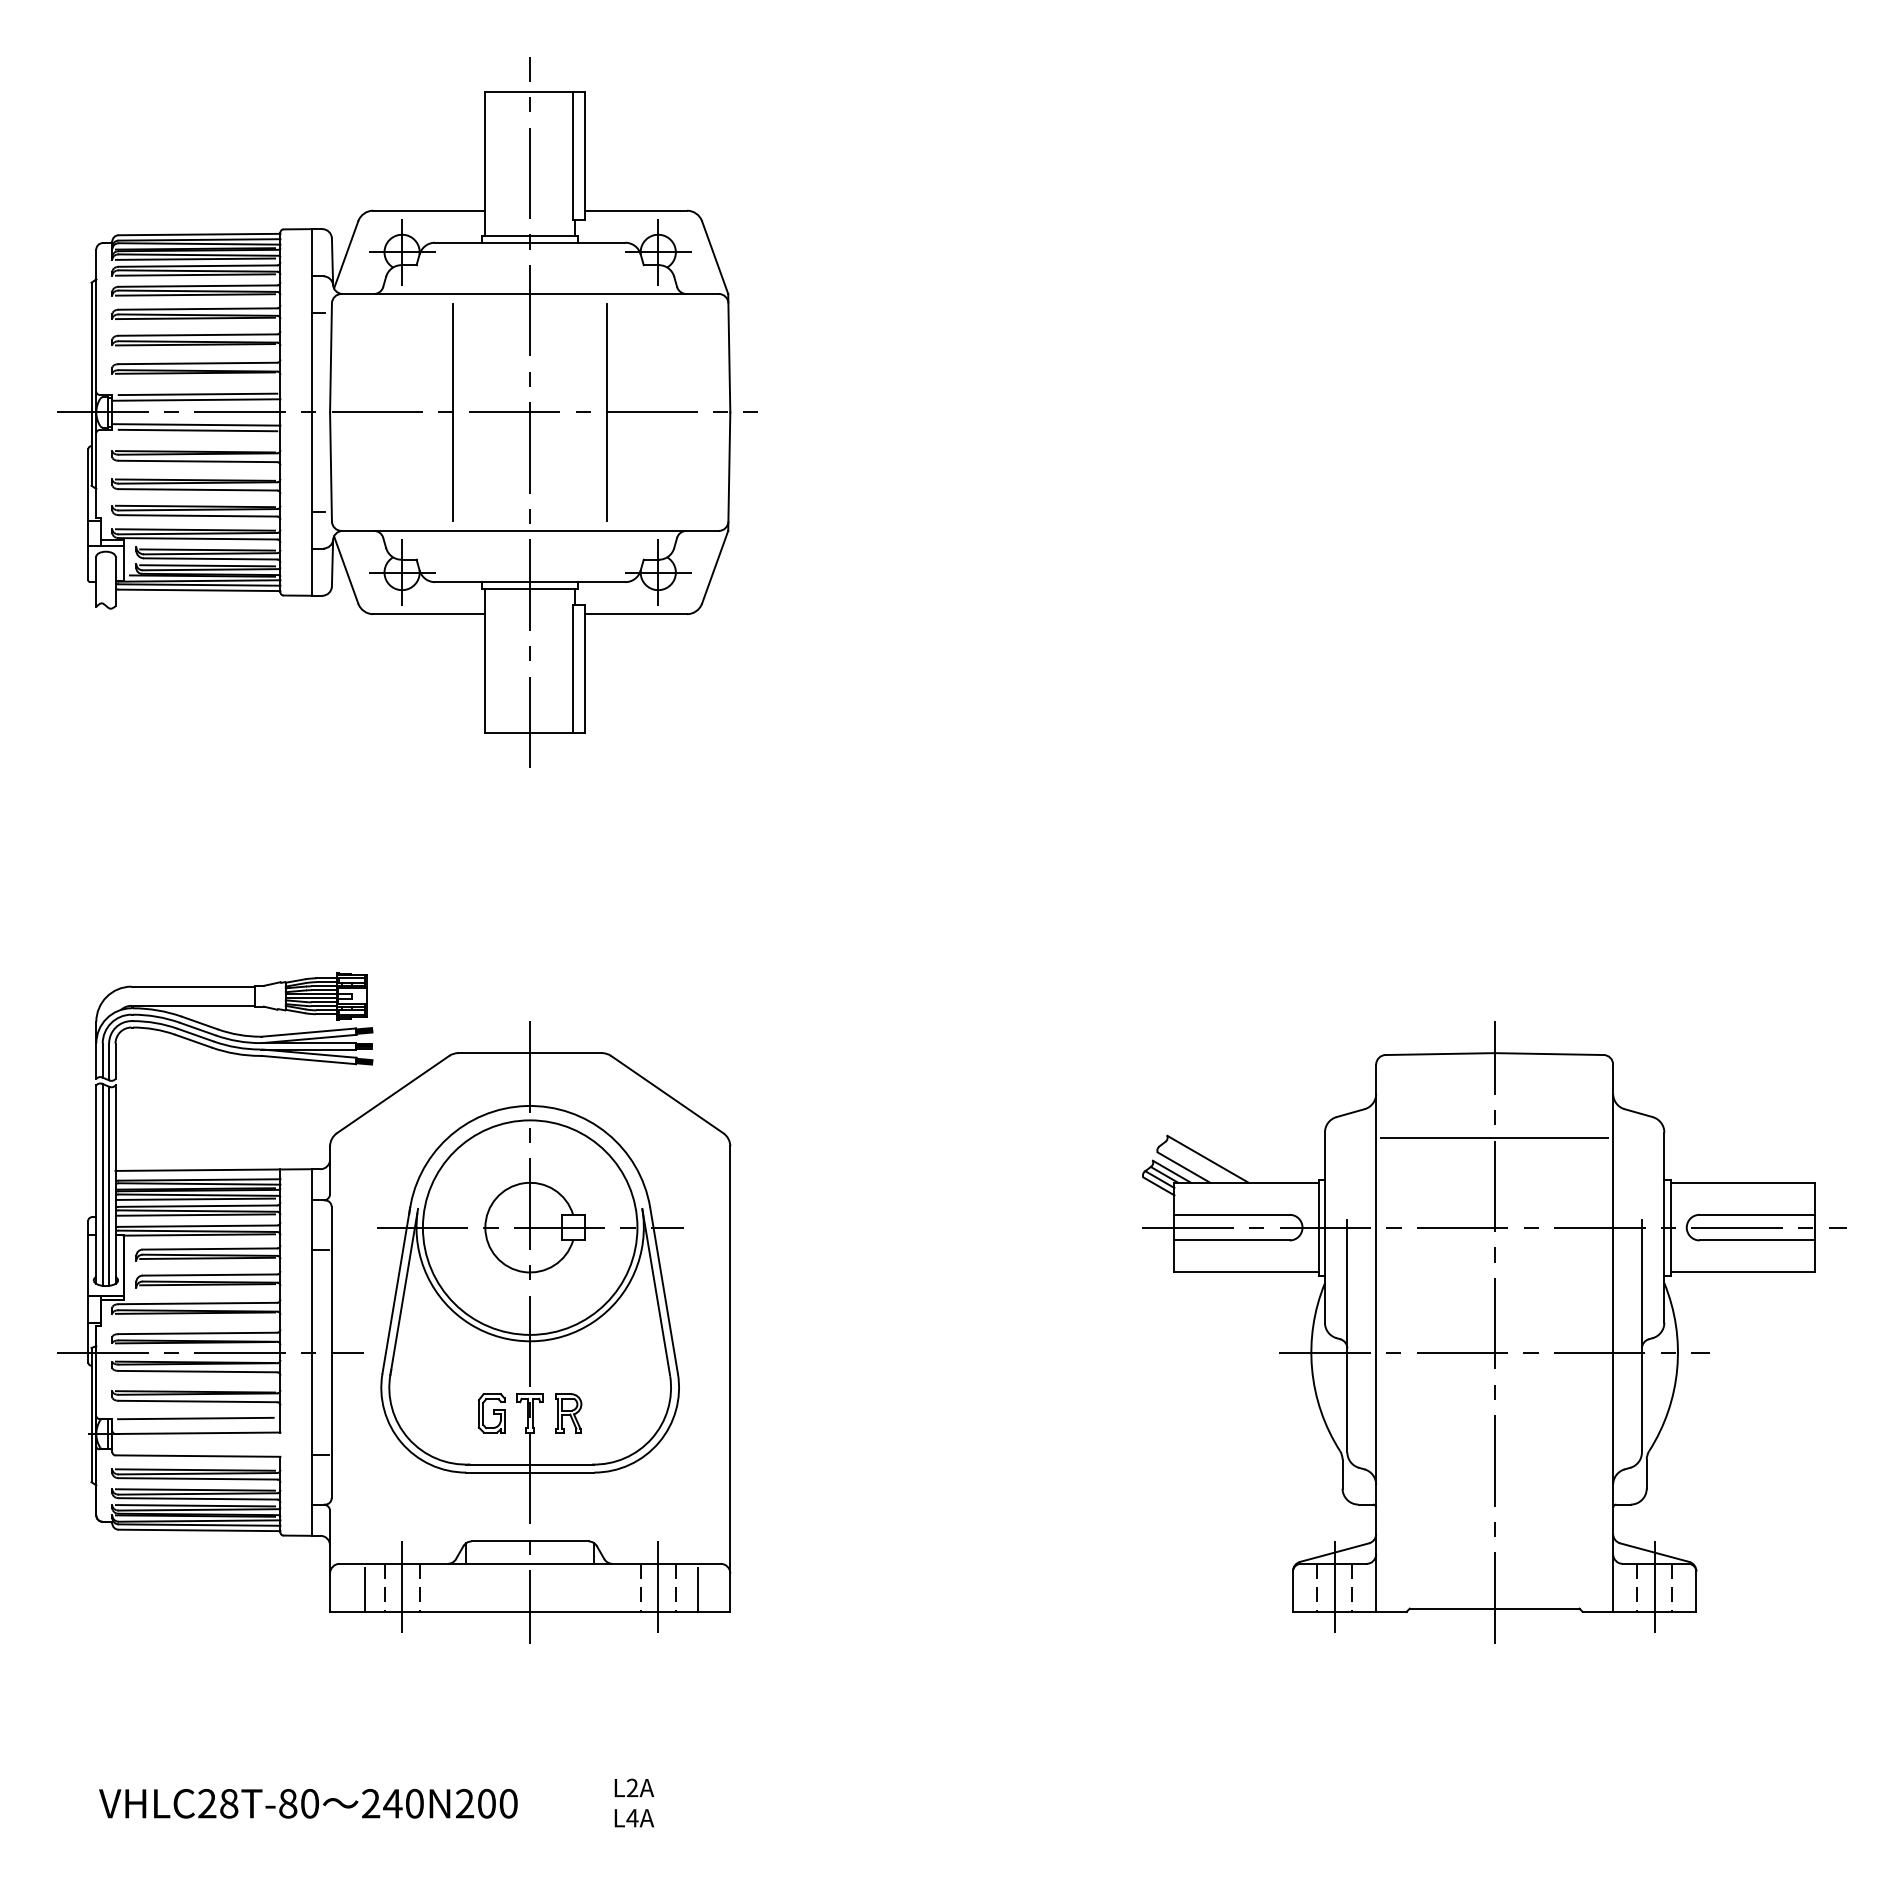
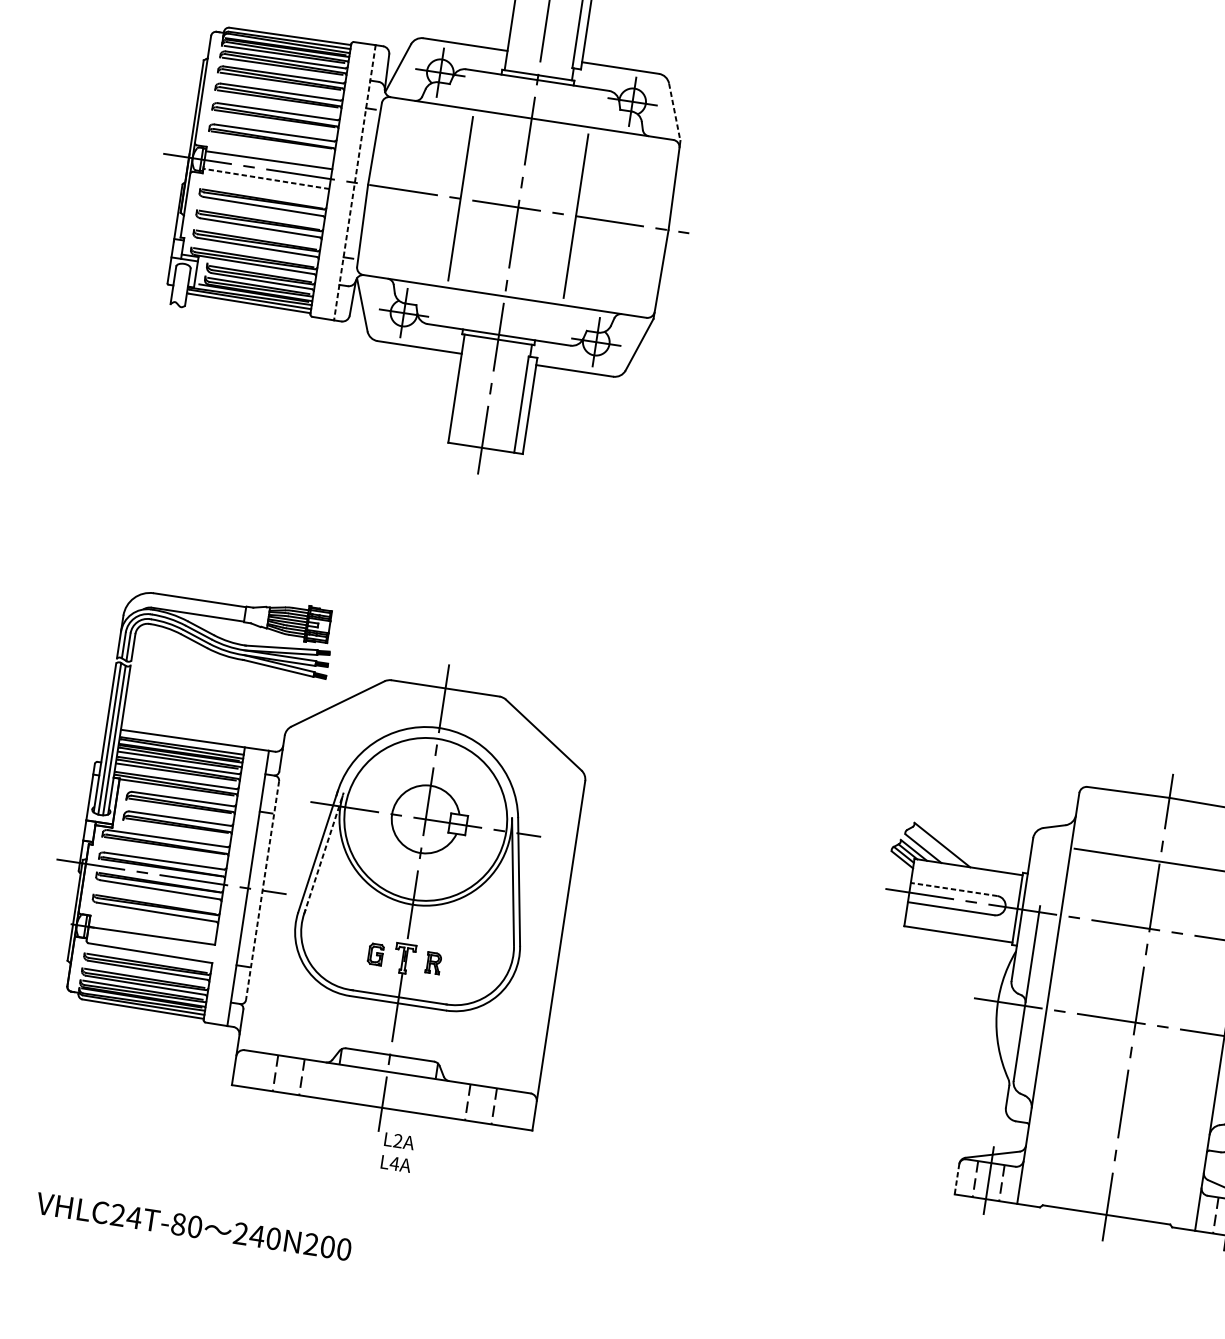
line: (715, 257) -> (675, 112), solid -> dashed
line: (197, 394) -> (270, 156), removed
line: (312, 412) -> (354, 182), solid -> dashed
line: (195, 424) -> (265, 178), solid -> dashed
line: (197, 430) -> (266, 183), removed
line: (1232, 1214) -> (954, 889), solid -> dashed
line: (404, 1291) -> (324, 853), solid -> dashed
line: (331, 1352) -> (262, 890), solid -> dashed
part: (491, 1413) -> (375, 954), size x0.7
part: (568, 1413) -> (433, 963), size x0.7
line: (195, 1418) -> (152, 924), removed
line: (402, 1587) -> (289, 1075), removed
line: (658, 1587) -> (481, 1104), removed
line: (365, 1589) -> (261, 1072), removed
line: (698, 1589) -> (511, 1110), removed
line: (1292, 1592) -> (956, 1179), solid -> dashed
text: (634, 1802) -> (397, 1152), moved
text: (228, 1803) -> (133, 1217), VHLC28T-80 -> VHLC24T-80

